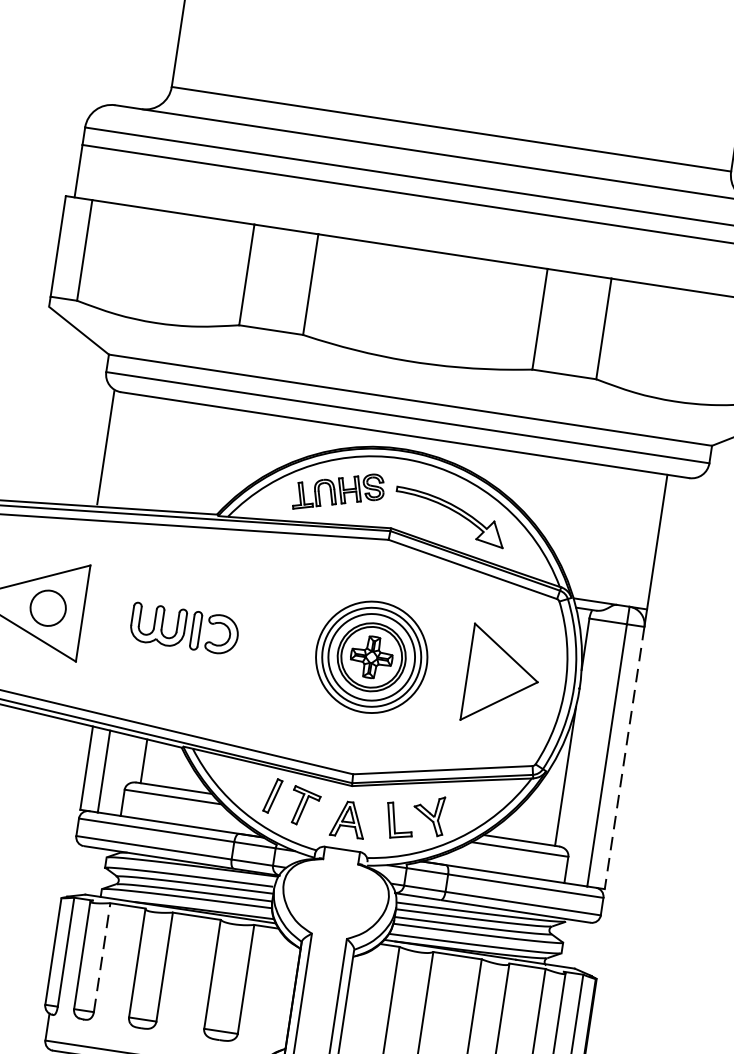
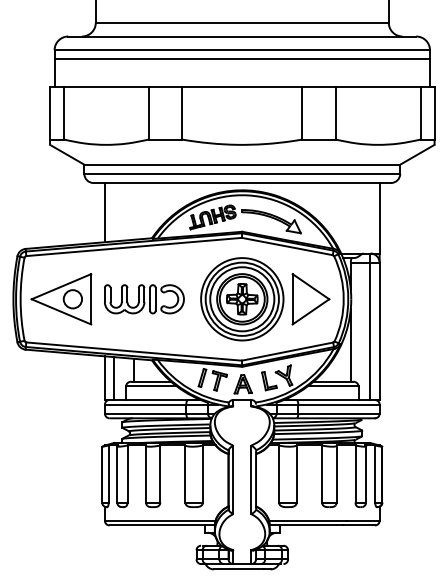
line: (104, 447) -> (104, 212), moved
part: (184, 629) -> (144, 299), size x1.43
part: (371, 657) -> (242, 299), size x1.43
line: (624, 758) -> (379, 331), dashed -> solid
line: (101, 958) -> (127, 474), dashed -> solid

